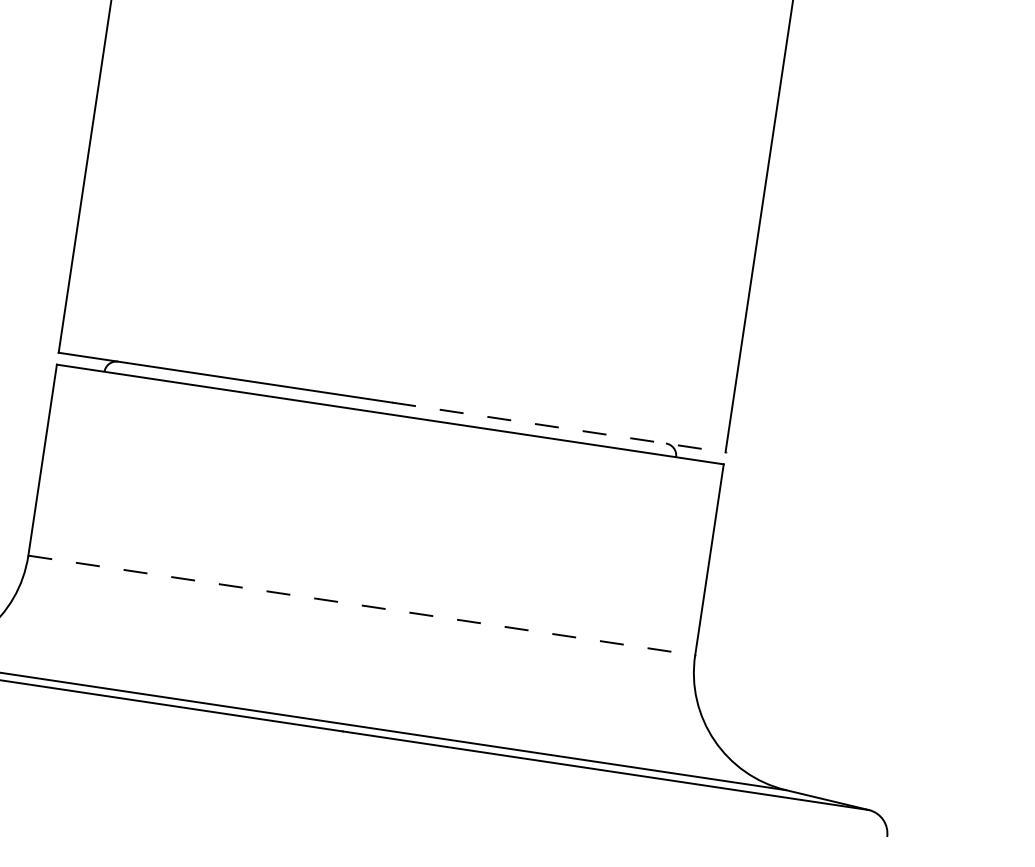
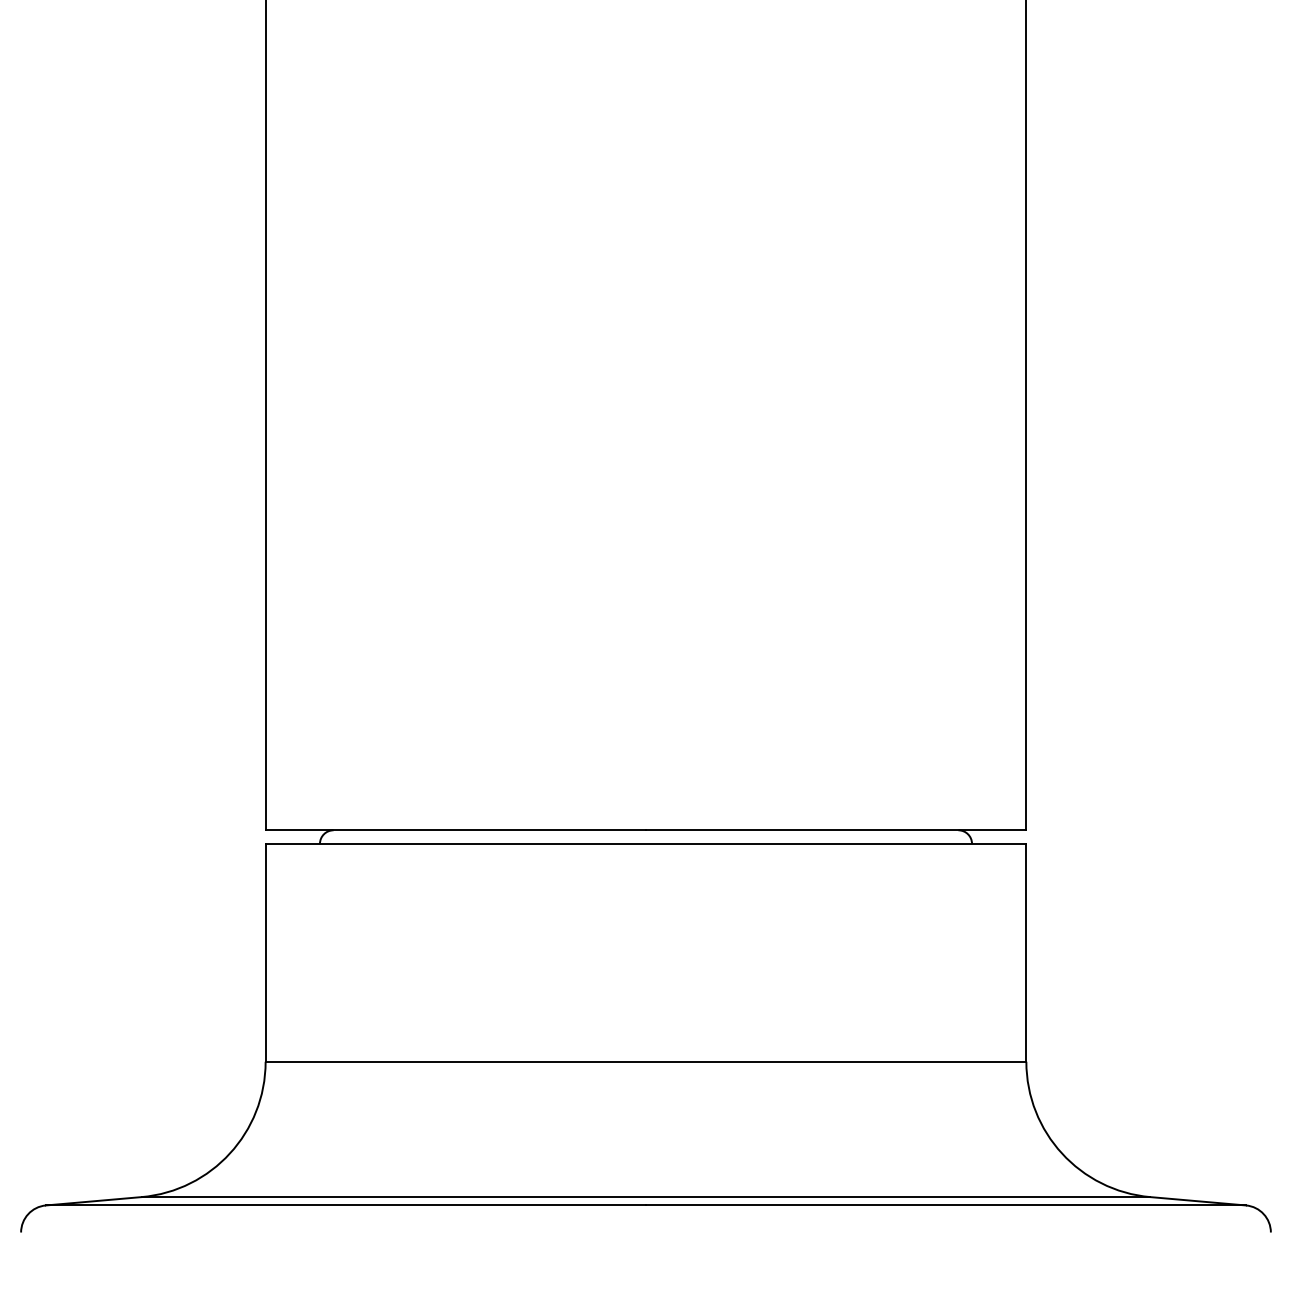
line: (559, 427) -> (836, 830), dashed -> solid
line: (362, 605) -> (646, 1061), dashed -> solid

